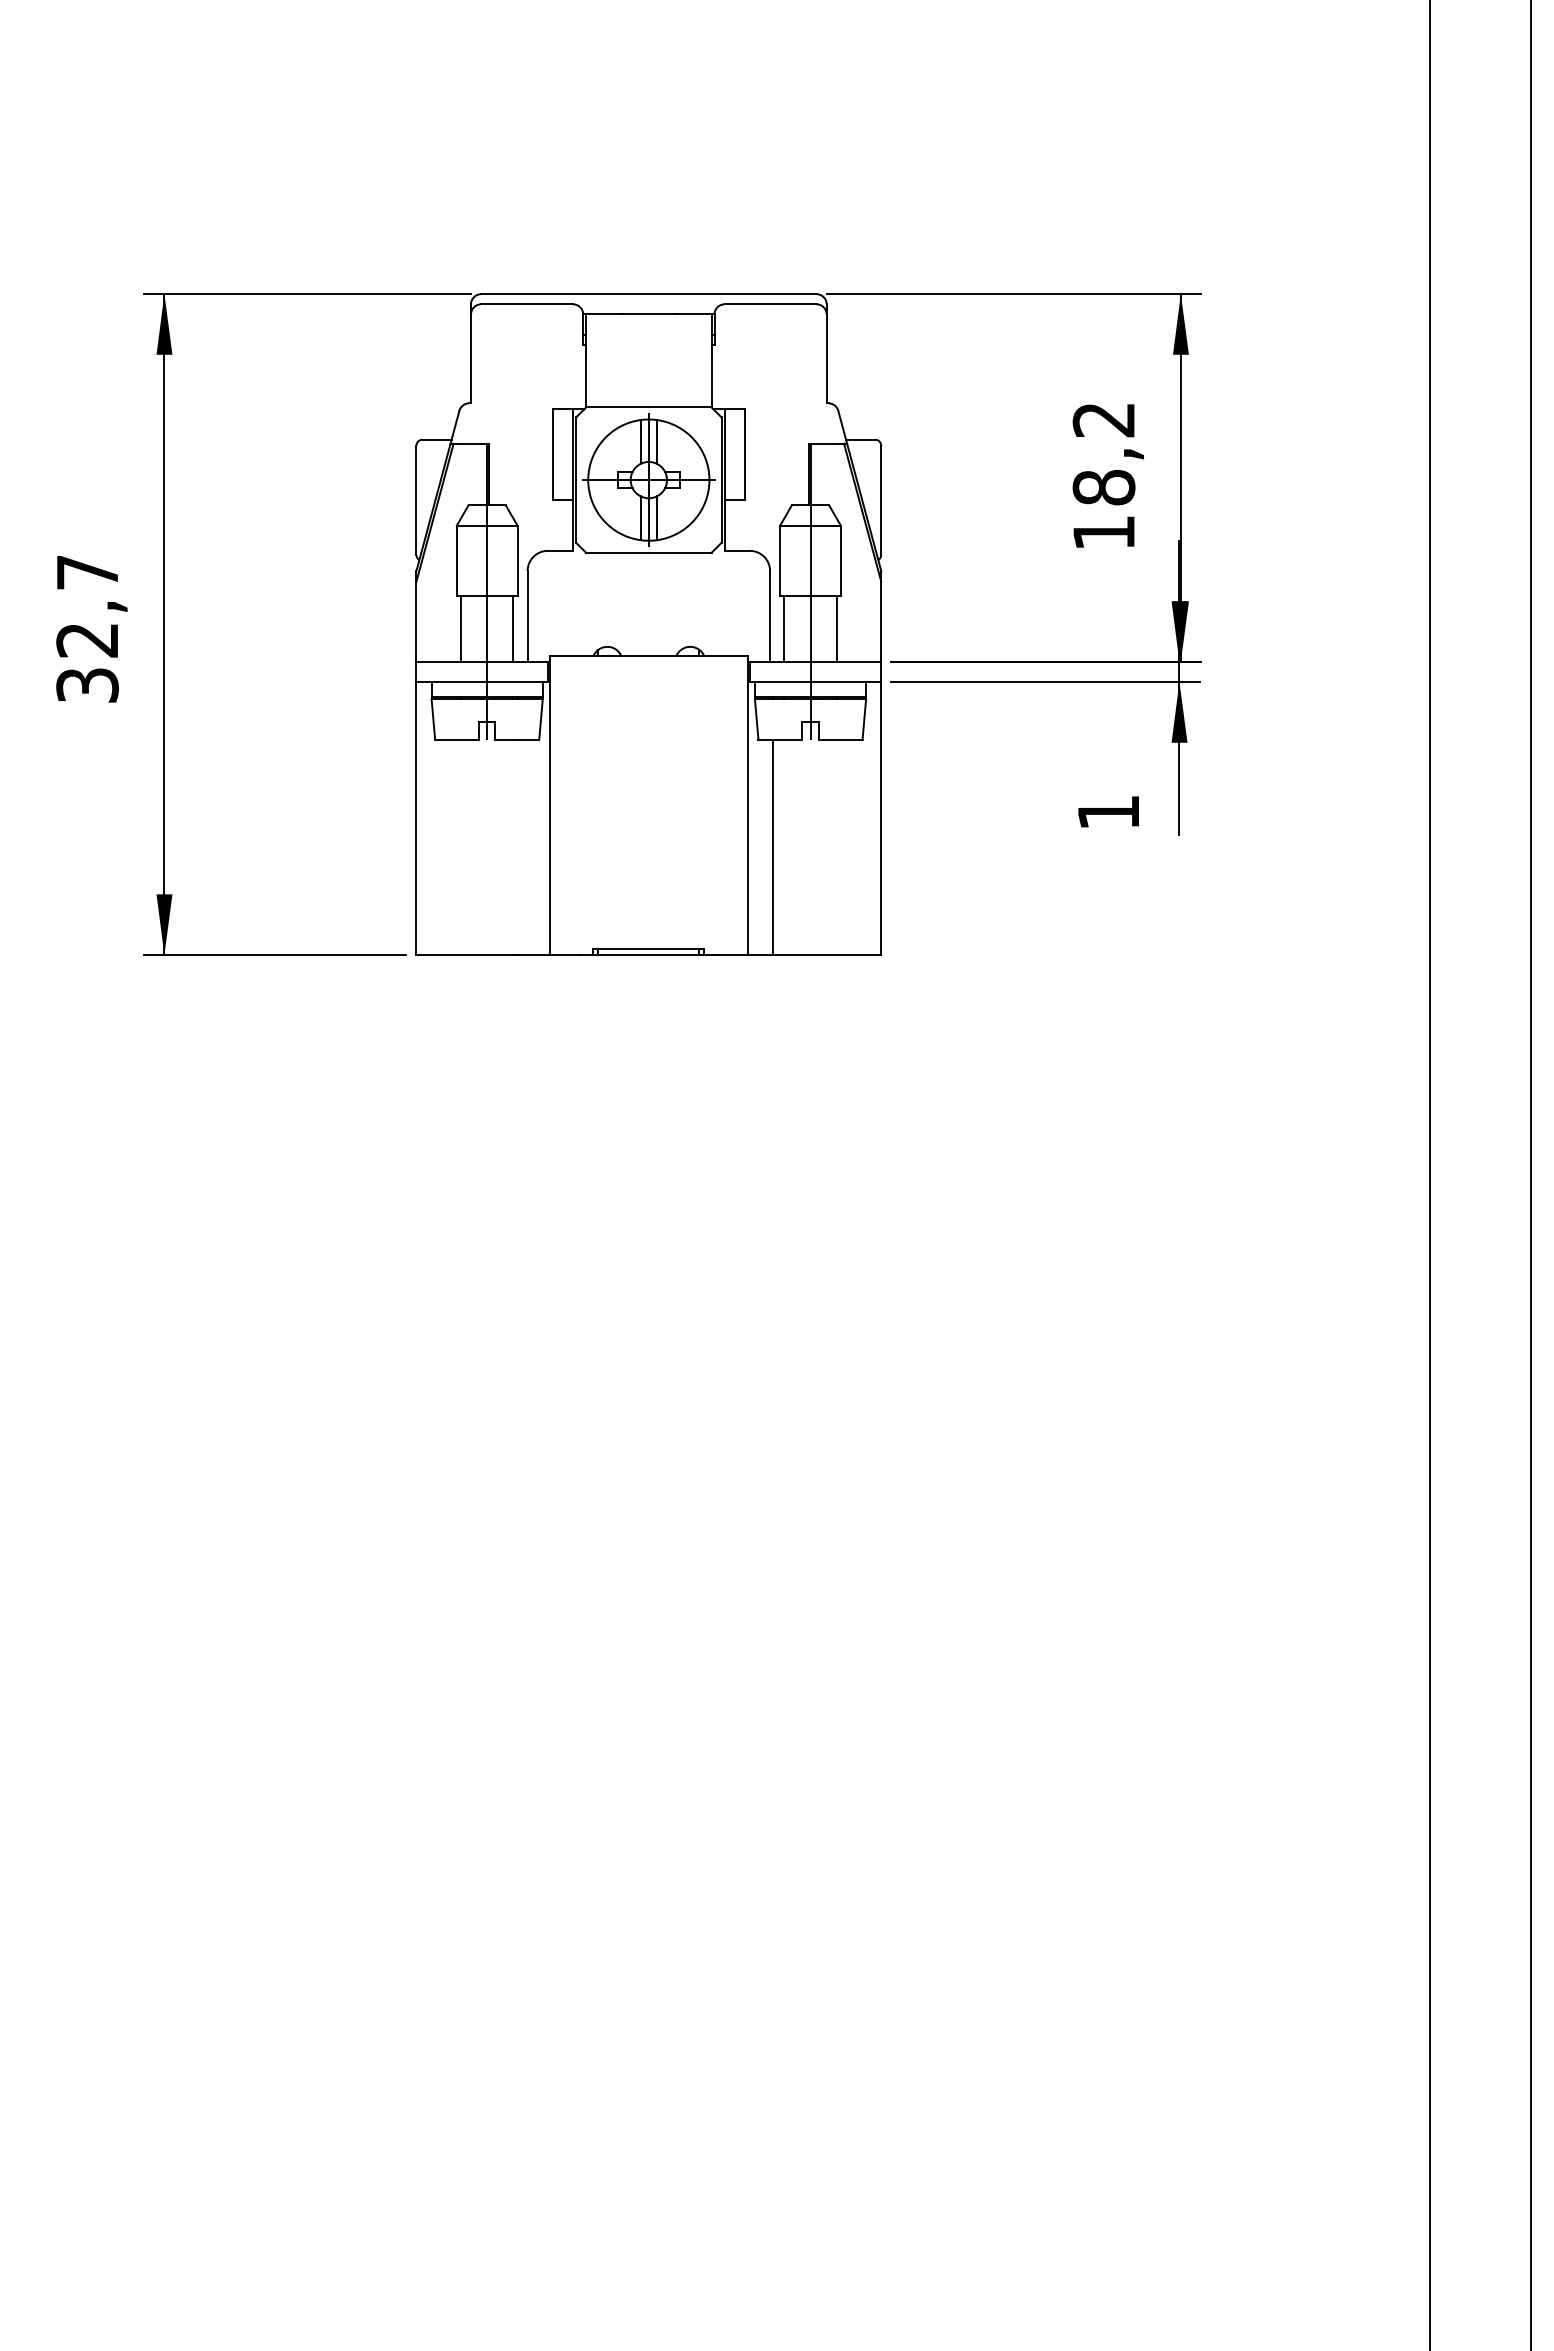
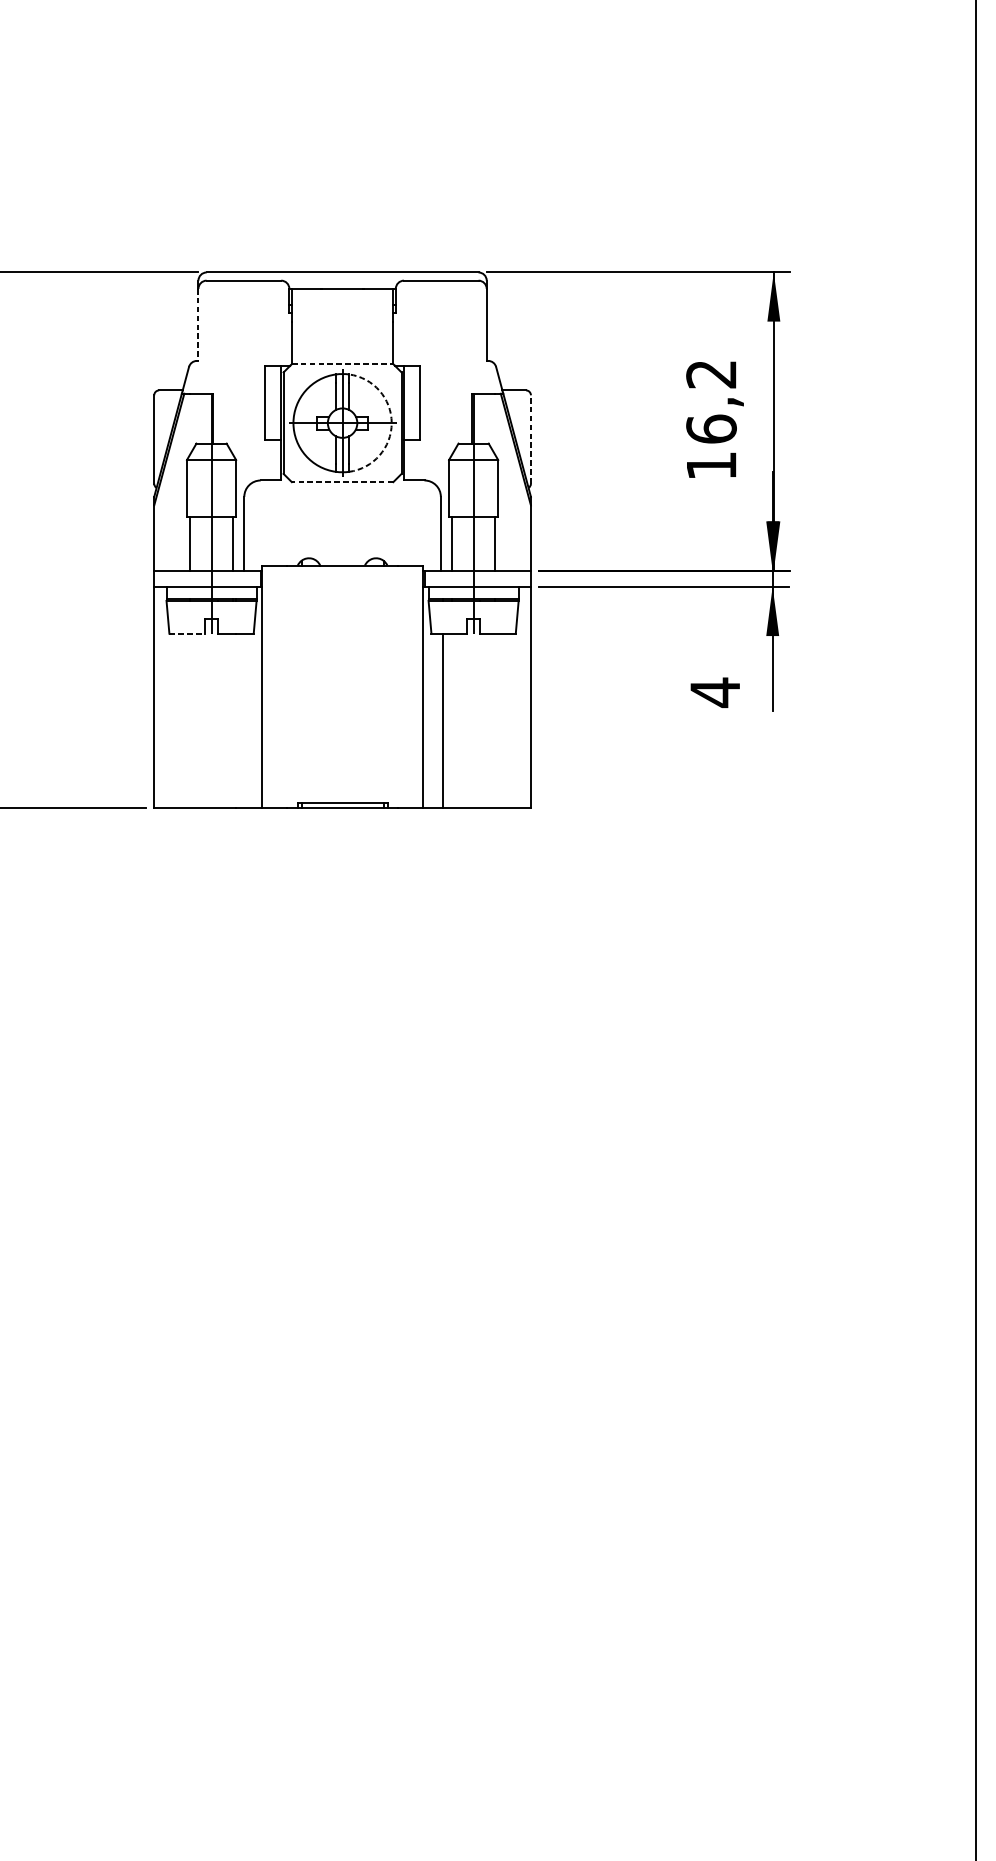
line: (471, 359) -> (198, 325), solid -> dashed
line: (648, 407) -> (342, 364), solid -> dashed
arc: (709, 480) -> (391, 423), solid -> dashed
text: (1103, 487) -> (711, 429), 18,2 -> 16,2
line: (881, 500) -> (531, 439), solid -> dashed
line: (648, 552) -> (342, 481), solid -> dashed
line: (457, 739) -> (187, 633), solid -> dashed
text: (1108, 812) -> (715, 692), 1 -> 4

